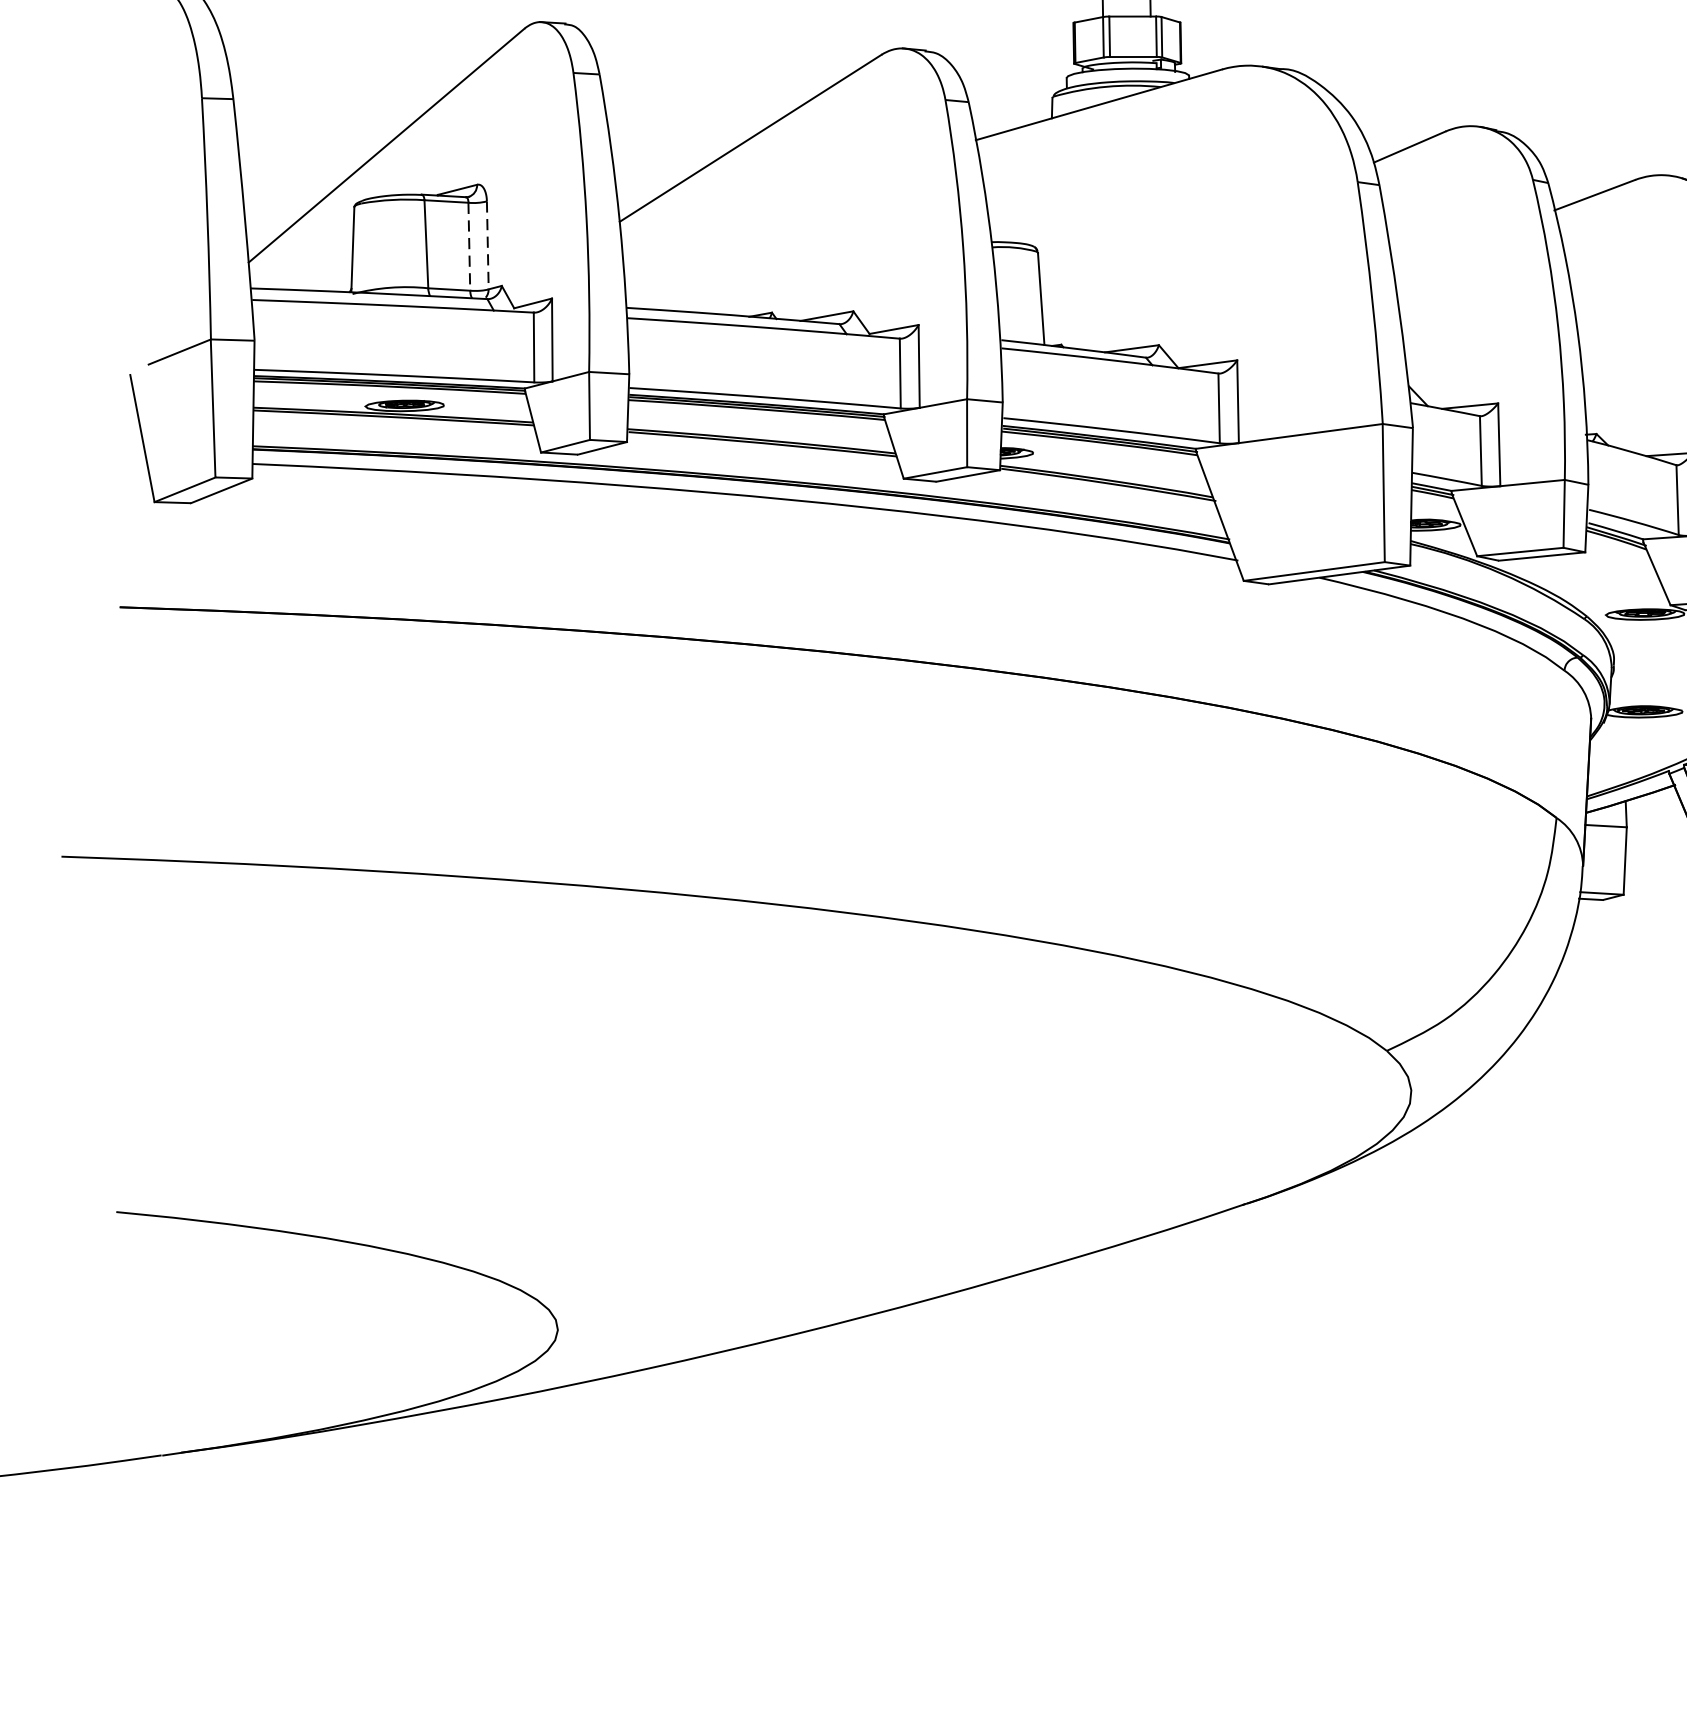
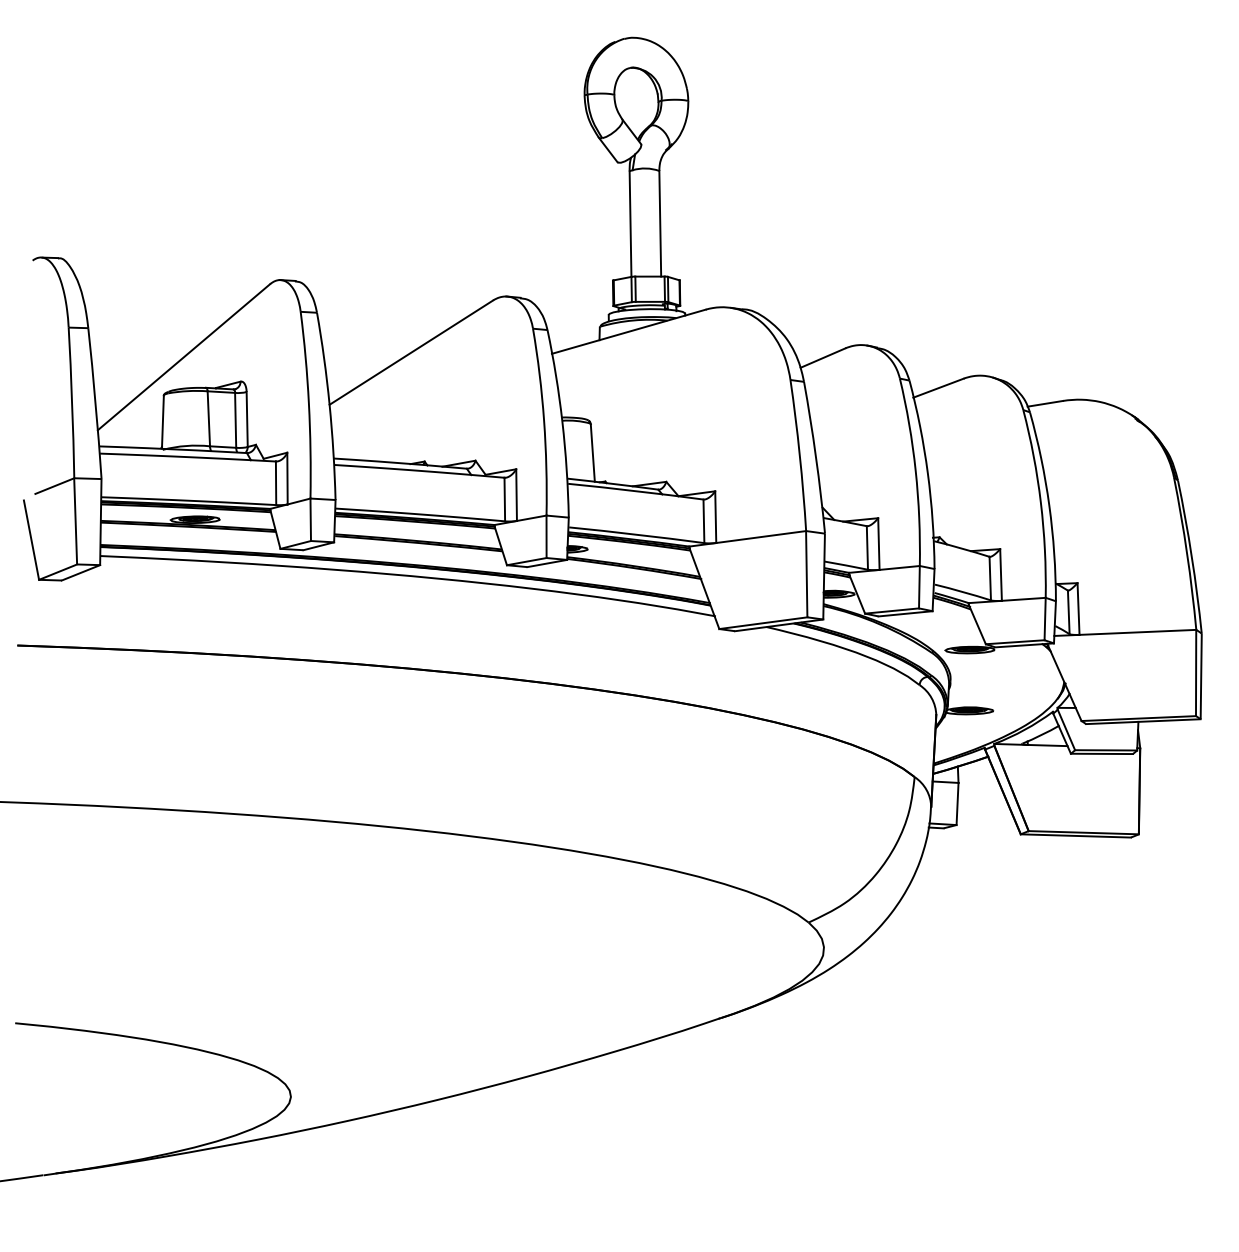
line: (469, 246) -> (235, 420), dashed -> solid
line: (488, 246) -> (247, 420), dashed -> solid

